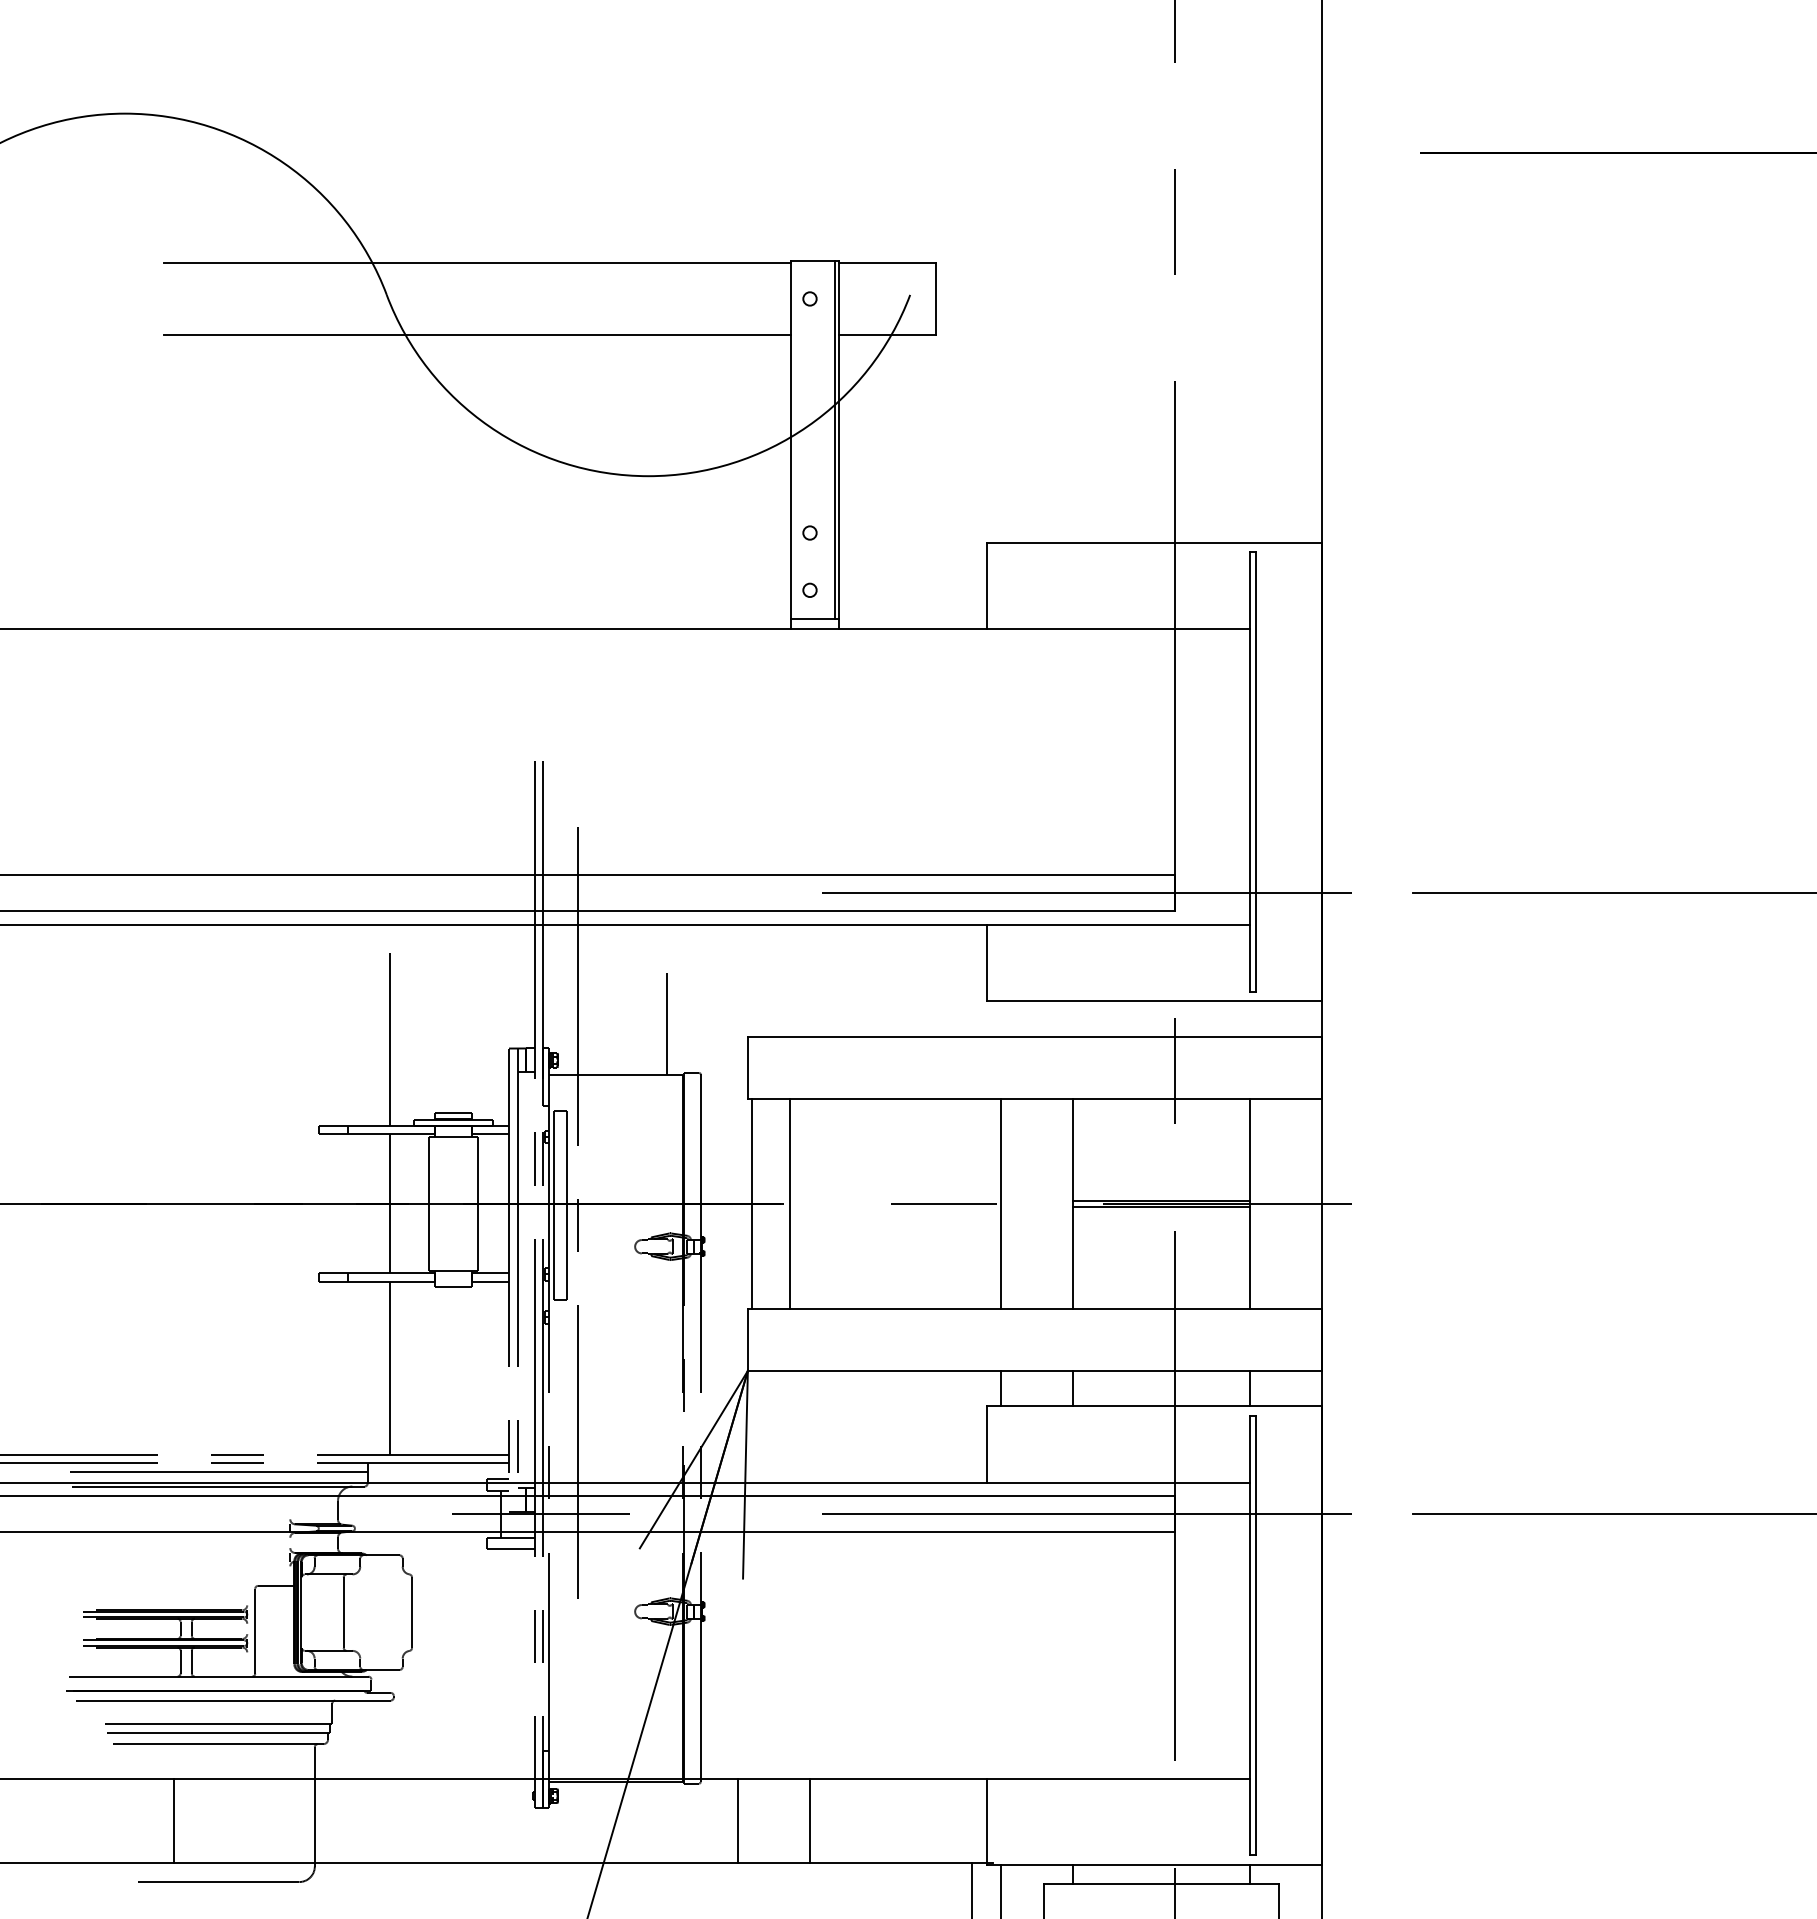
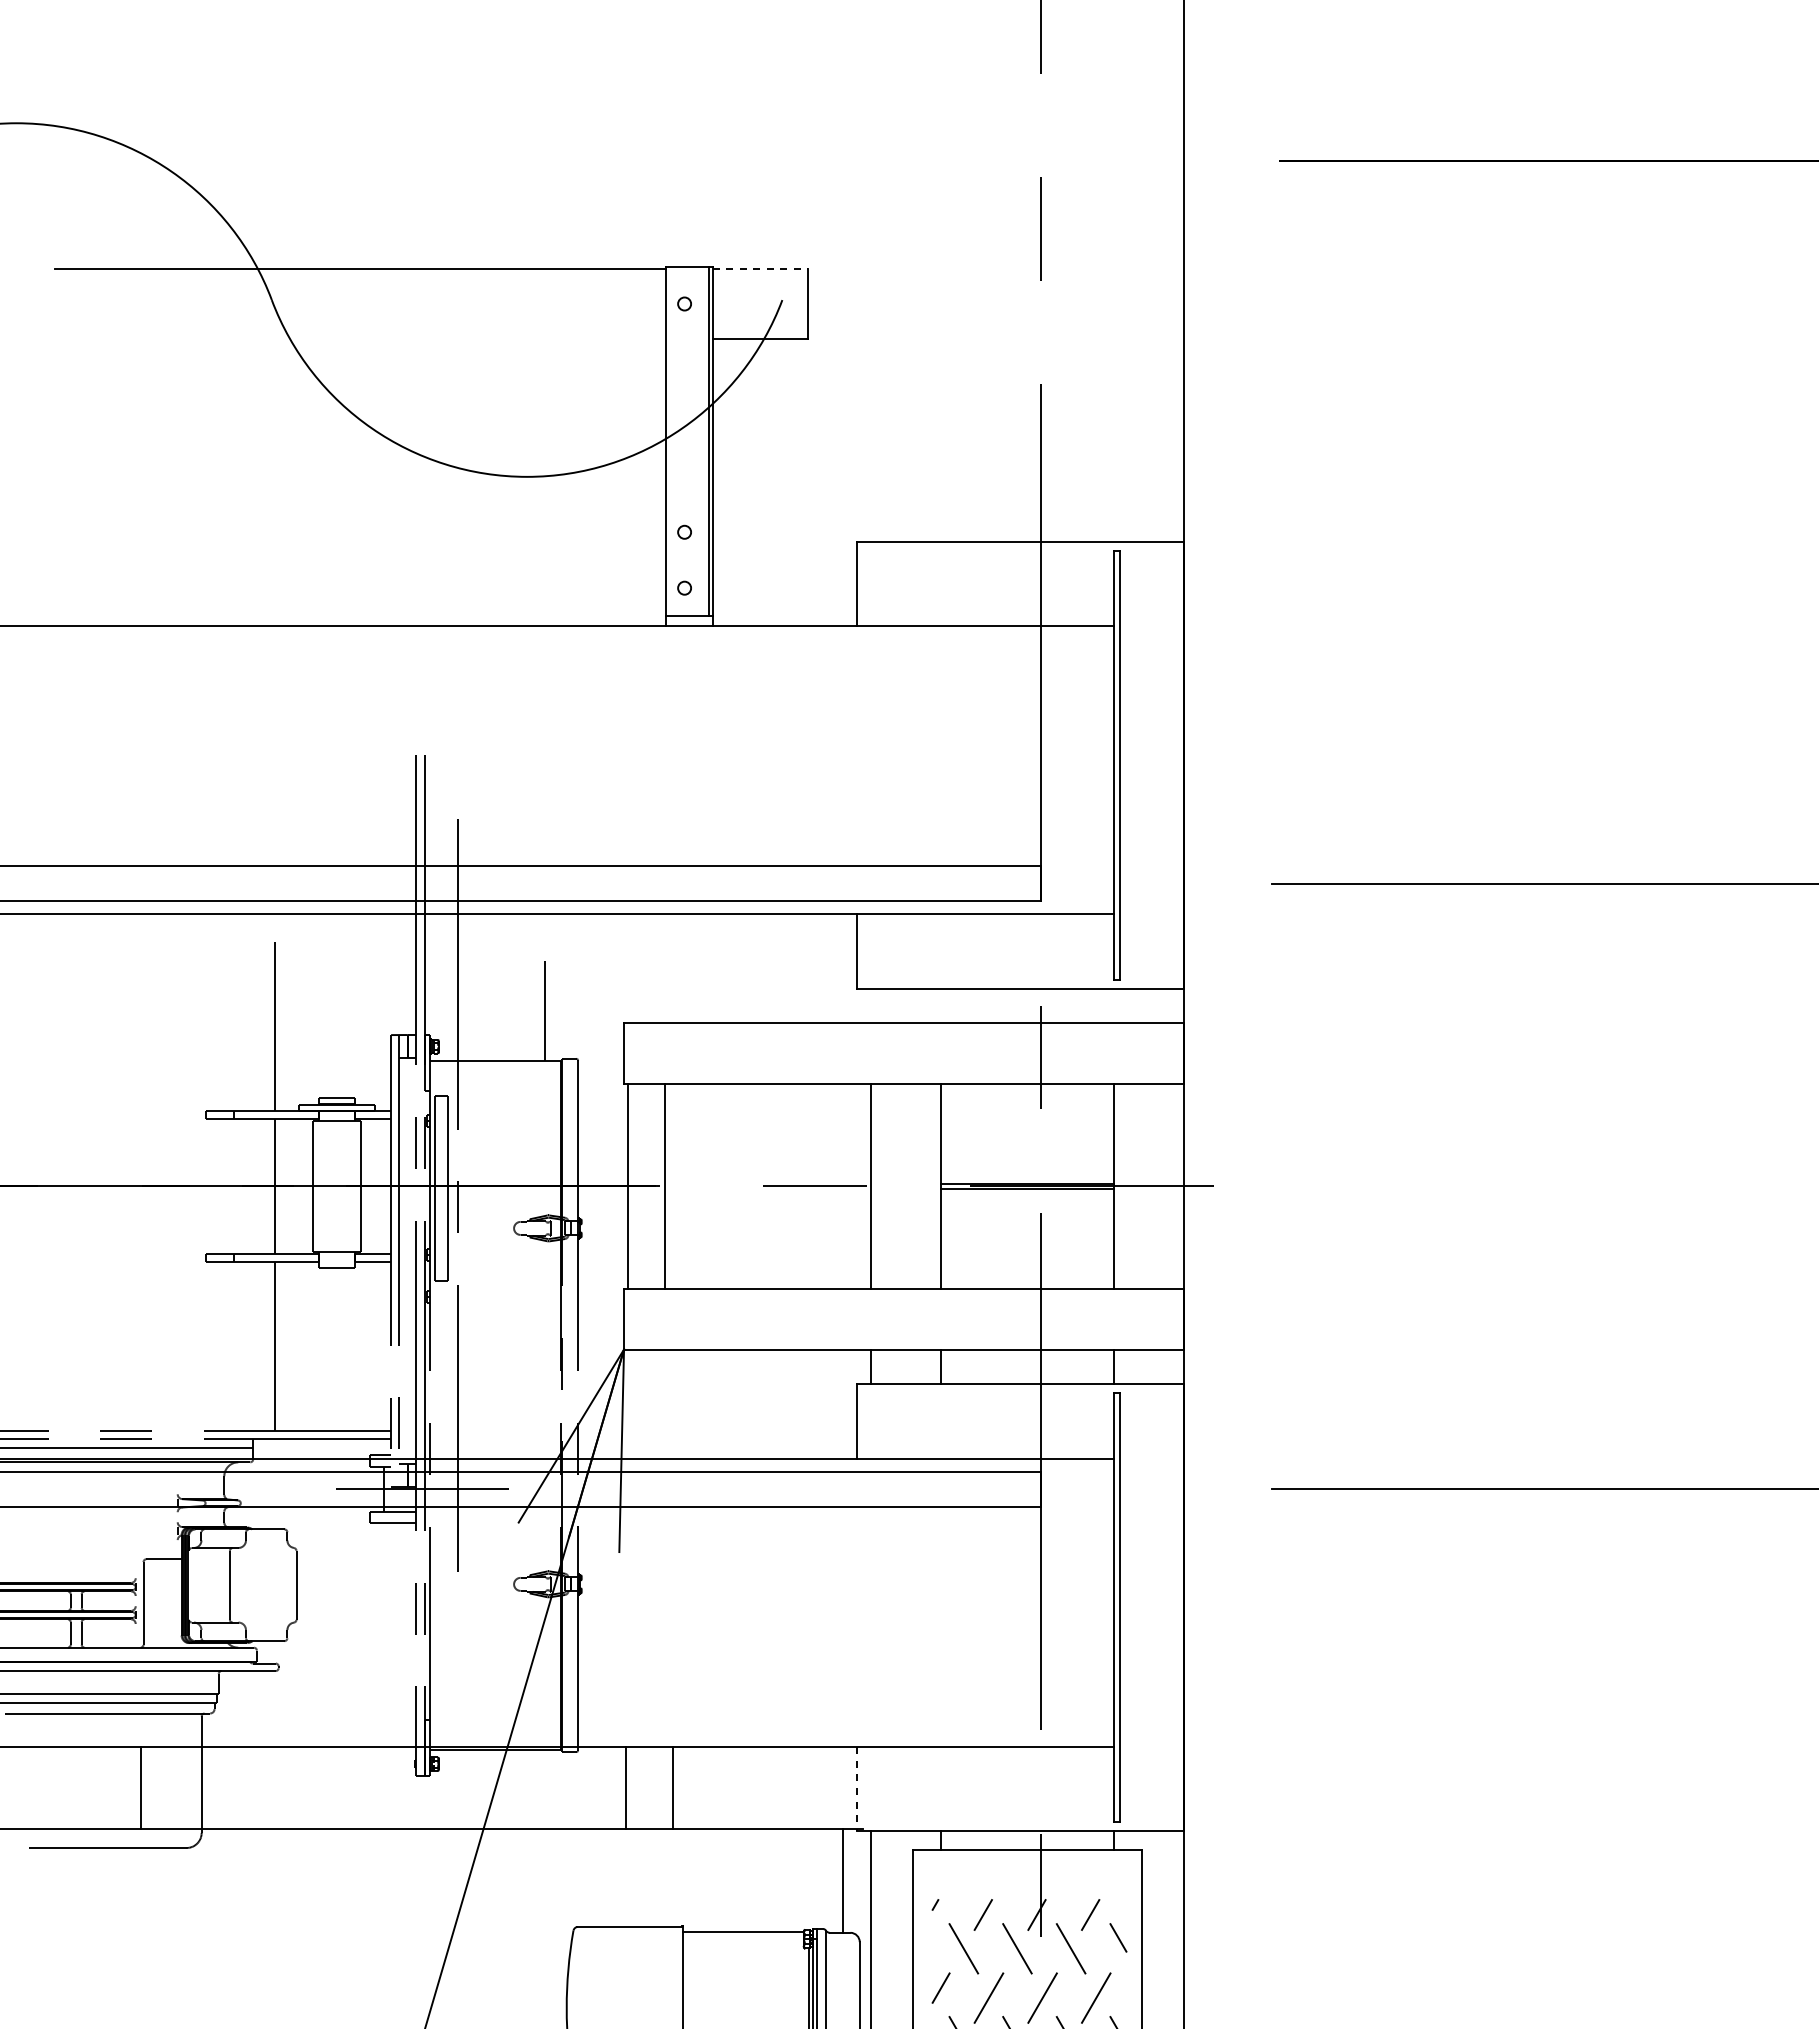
line: (887, 263) -> (760, 269), solid -> dashed
line: (476, 334) -> (359, 338), removed
line: (1061, 893) -> (929, 883), removed
line: (1061, 1514) -> (929, 1489), removed
line: (173, 1821) -> (140, 1788), moved
line: (738, 1821) -> (672, 1788), moved
line: (809, 1821) -> (625, 1788), moved
line: (986, 1822) -> (856, 1789), solid -> dashed

